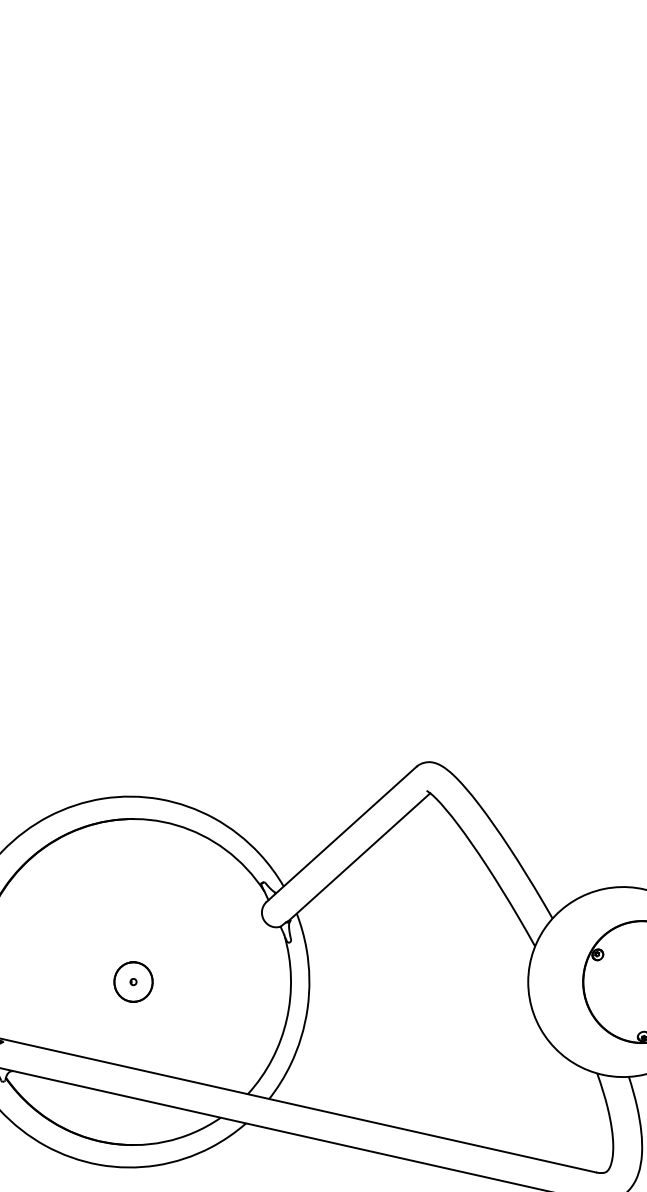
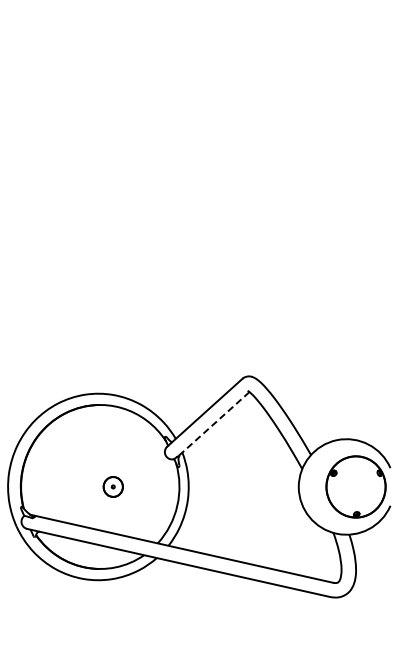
line: (358, 857) -> (213, 424), solid -> dashed
part: (131, 981) -> (112, 486), moved

